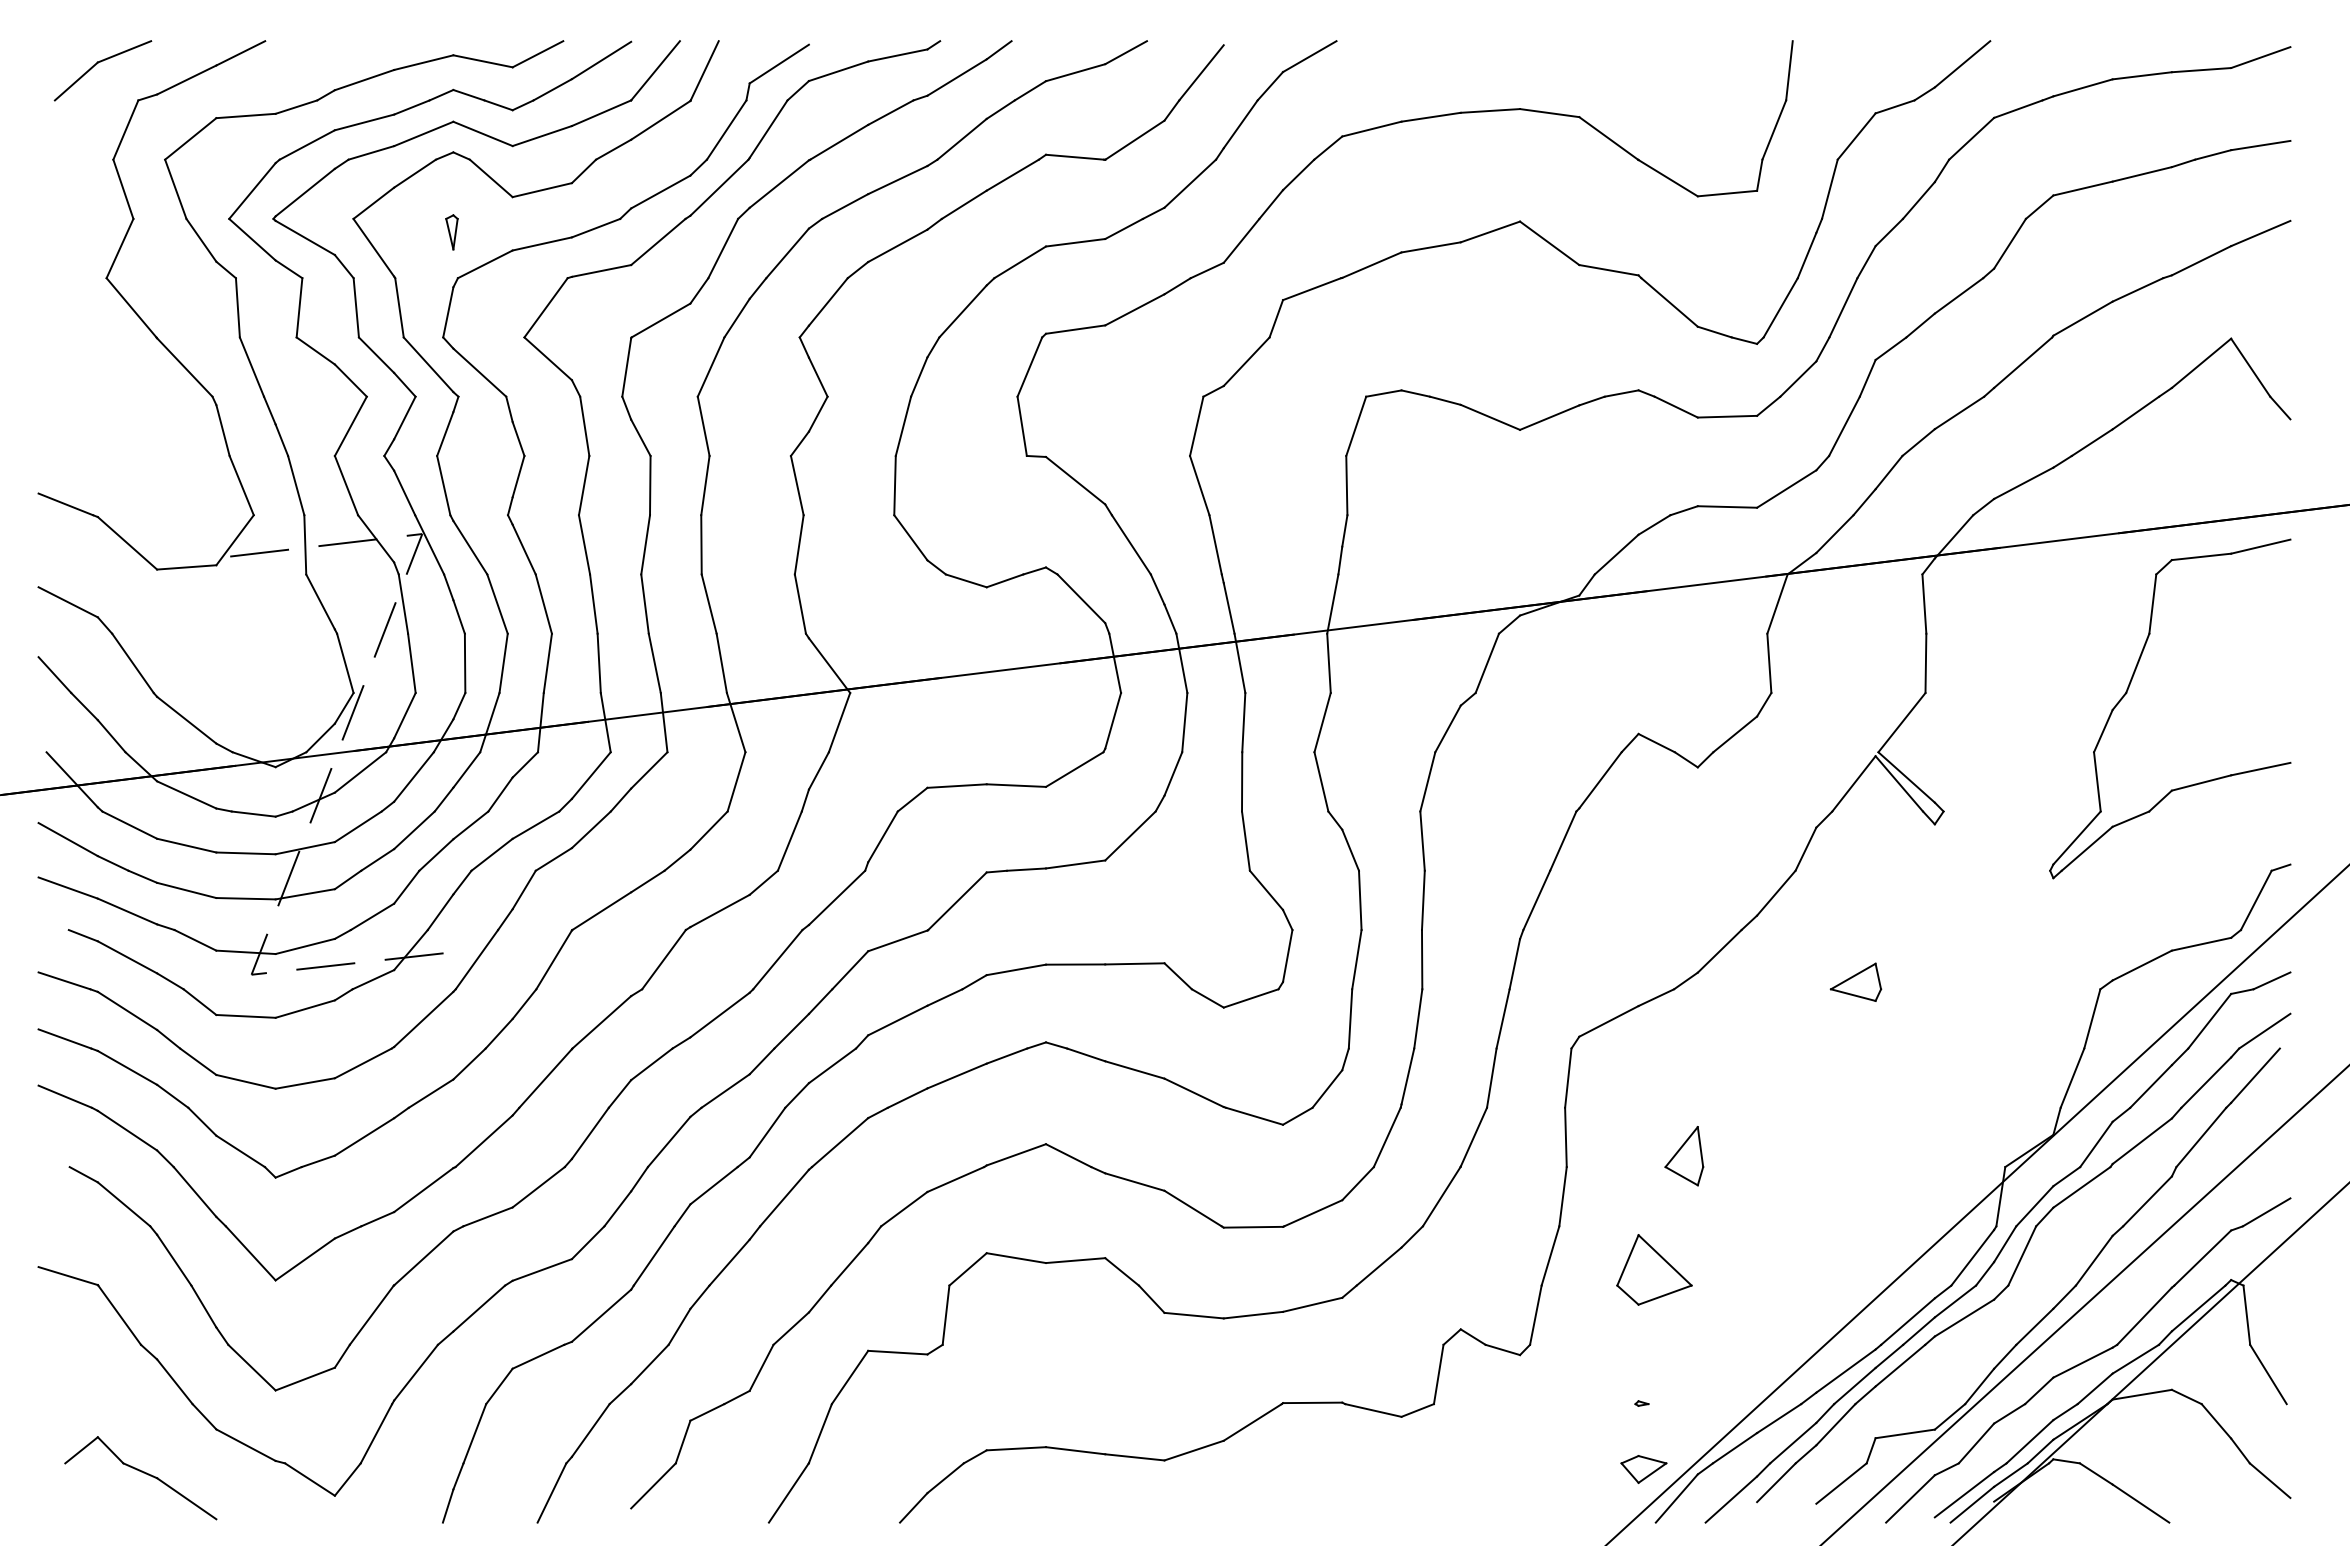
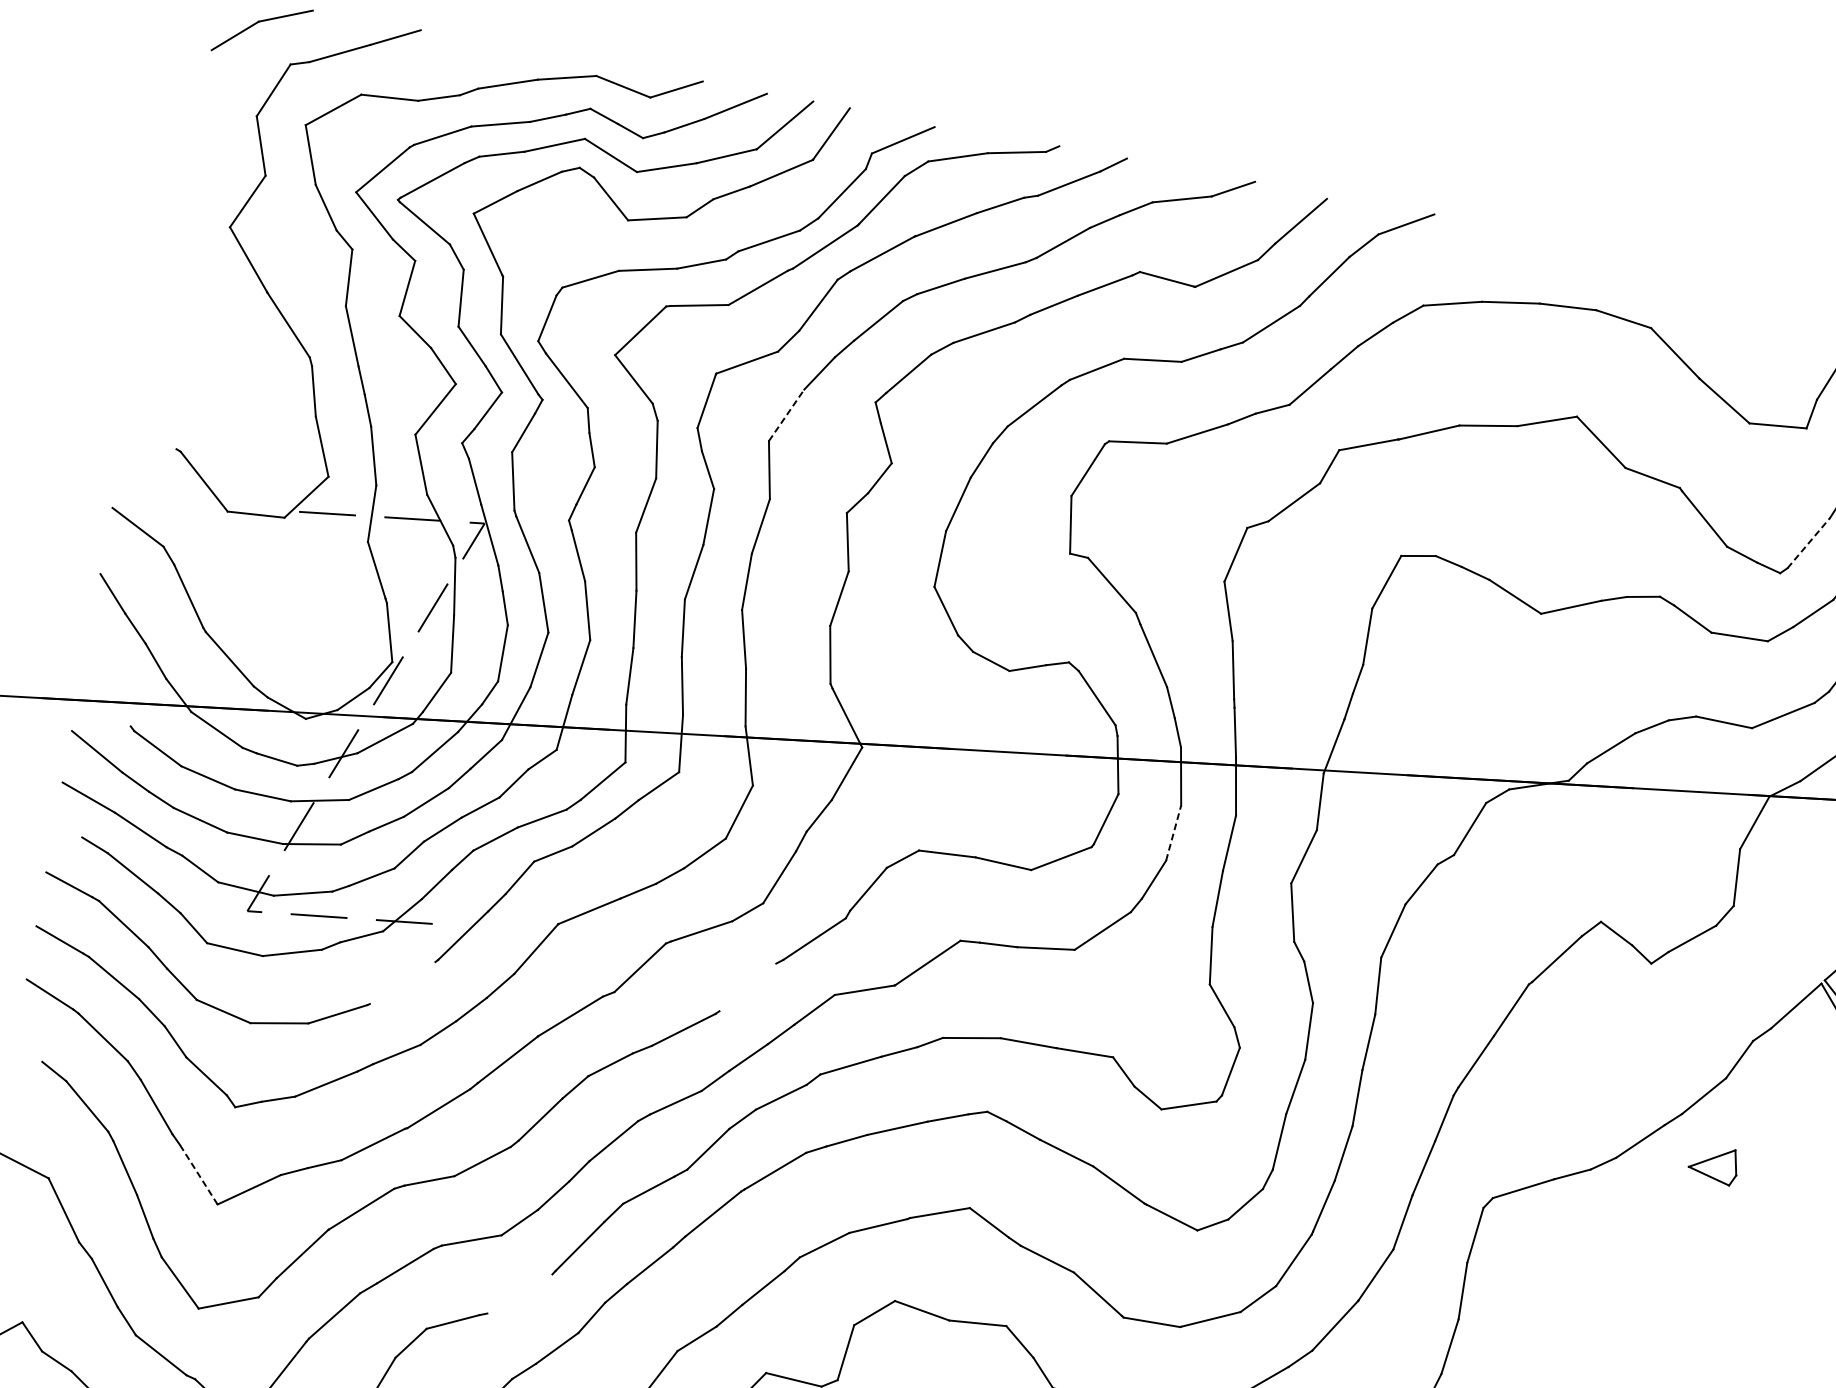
part: (451, 232) -> (564, 243), removed
line: (1780, 307) -> (1808, 542), solid -> dashed
line: (711, 366) -> (787, 414), solid -> dashed
line: (65, 504) -> (152, 434), removed
line: (1184, 722) -> (1173, 832), solid -> dashed
line: (71, 779) -> (110, 695), removed
line: (777, 959) -> (747, 987), removed
part: (1855, 981) -> (1713, 1163), moved
line: (423, 1018) -> (402, 982), removed
part: (1684, 1156) -> (1571, 1329), removed
line: (250, 1253) -> (198, 1174), solid -> dashed
line: (601, 1315) -> (519, 1293), removed

